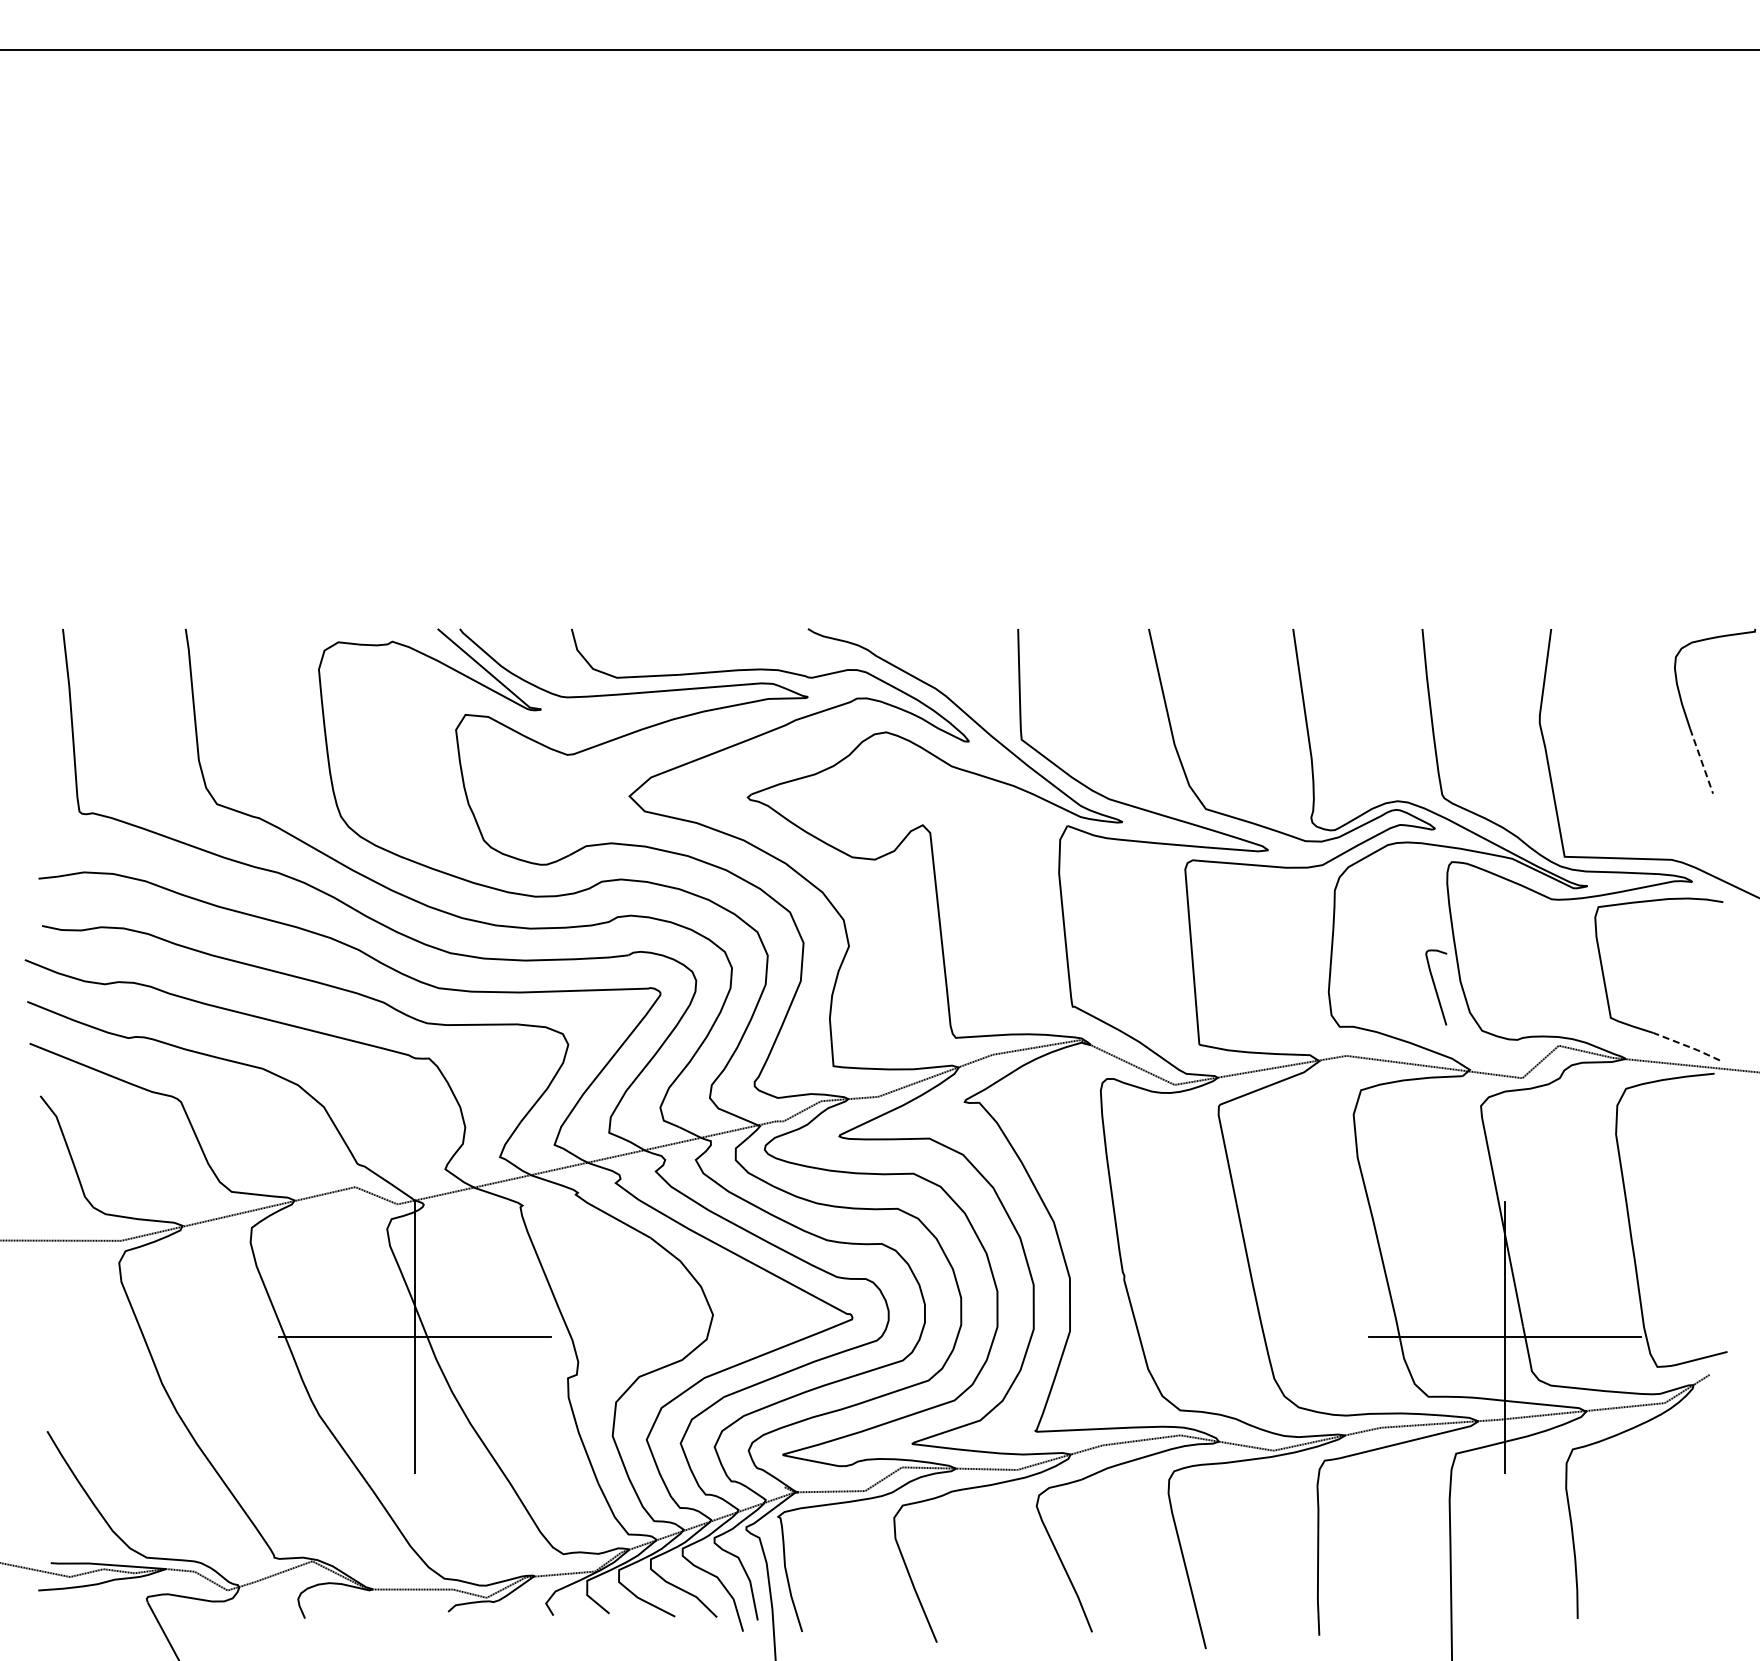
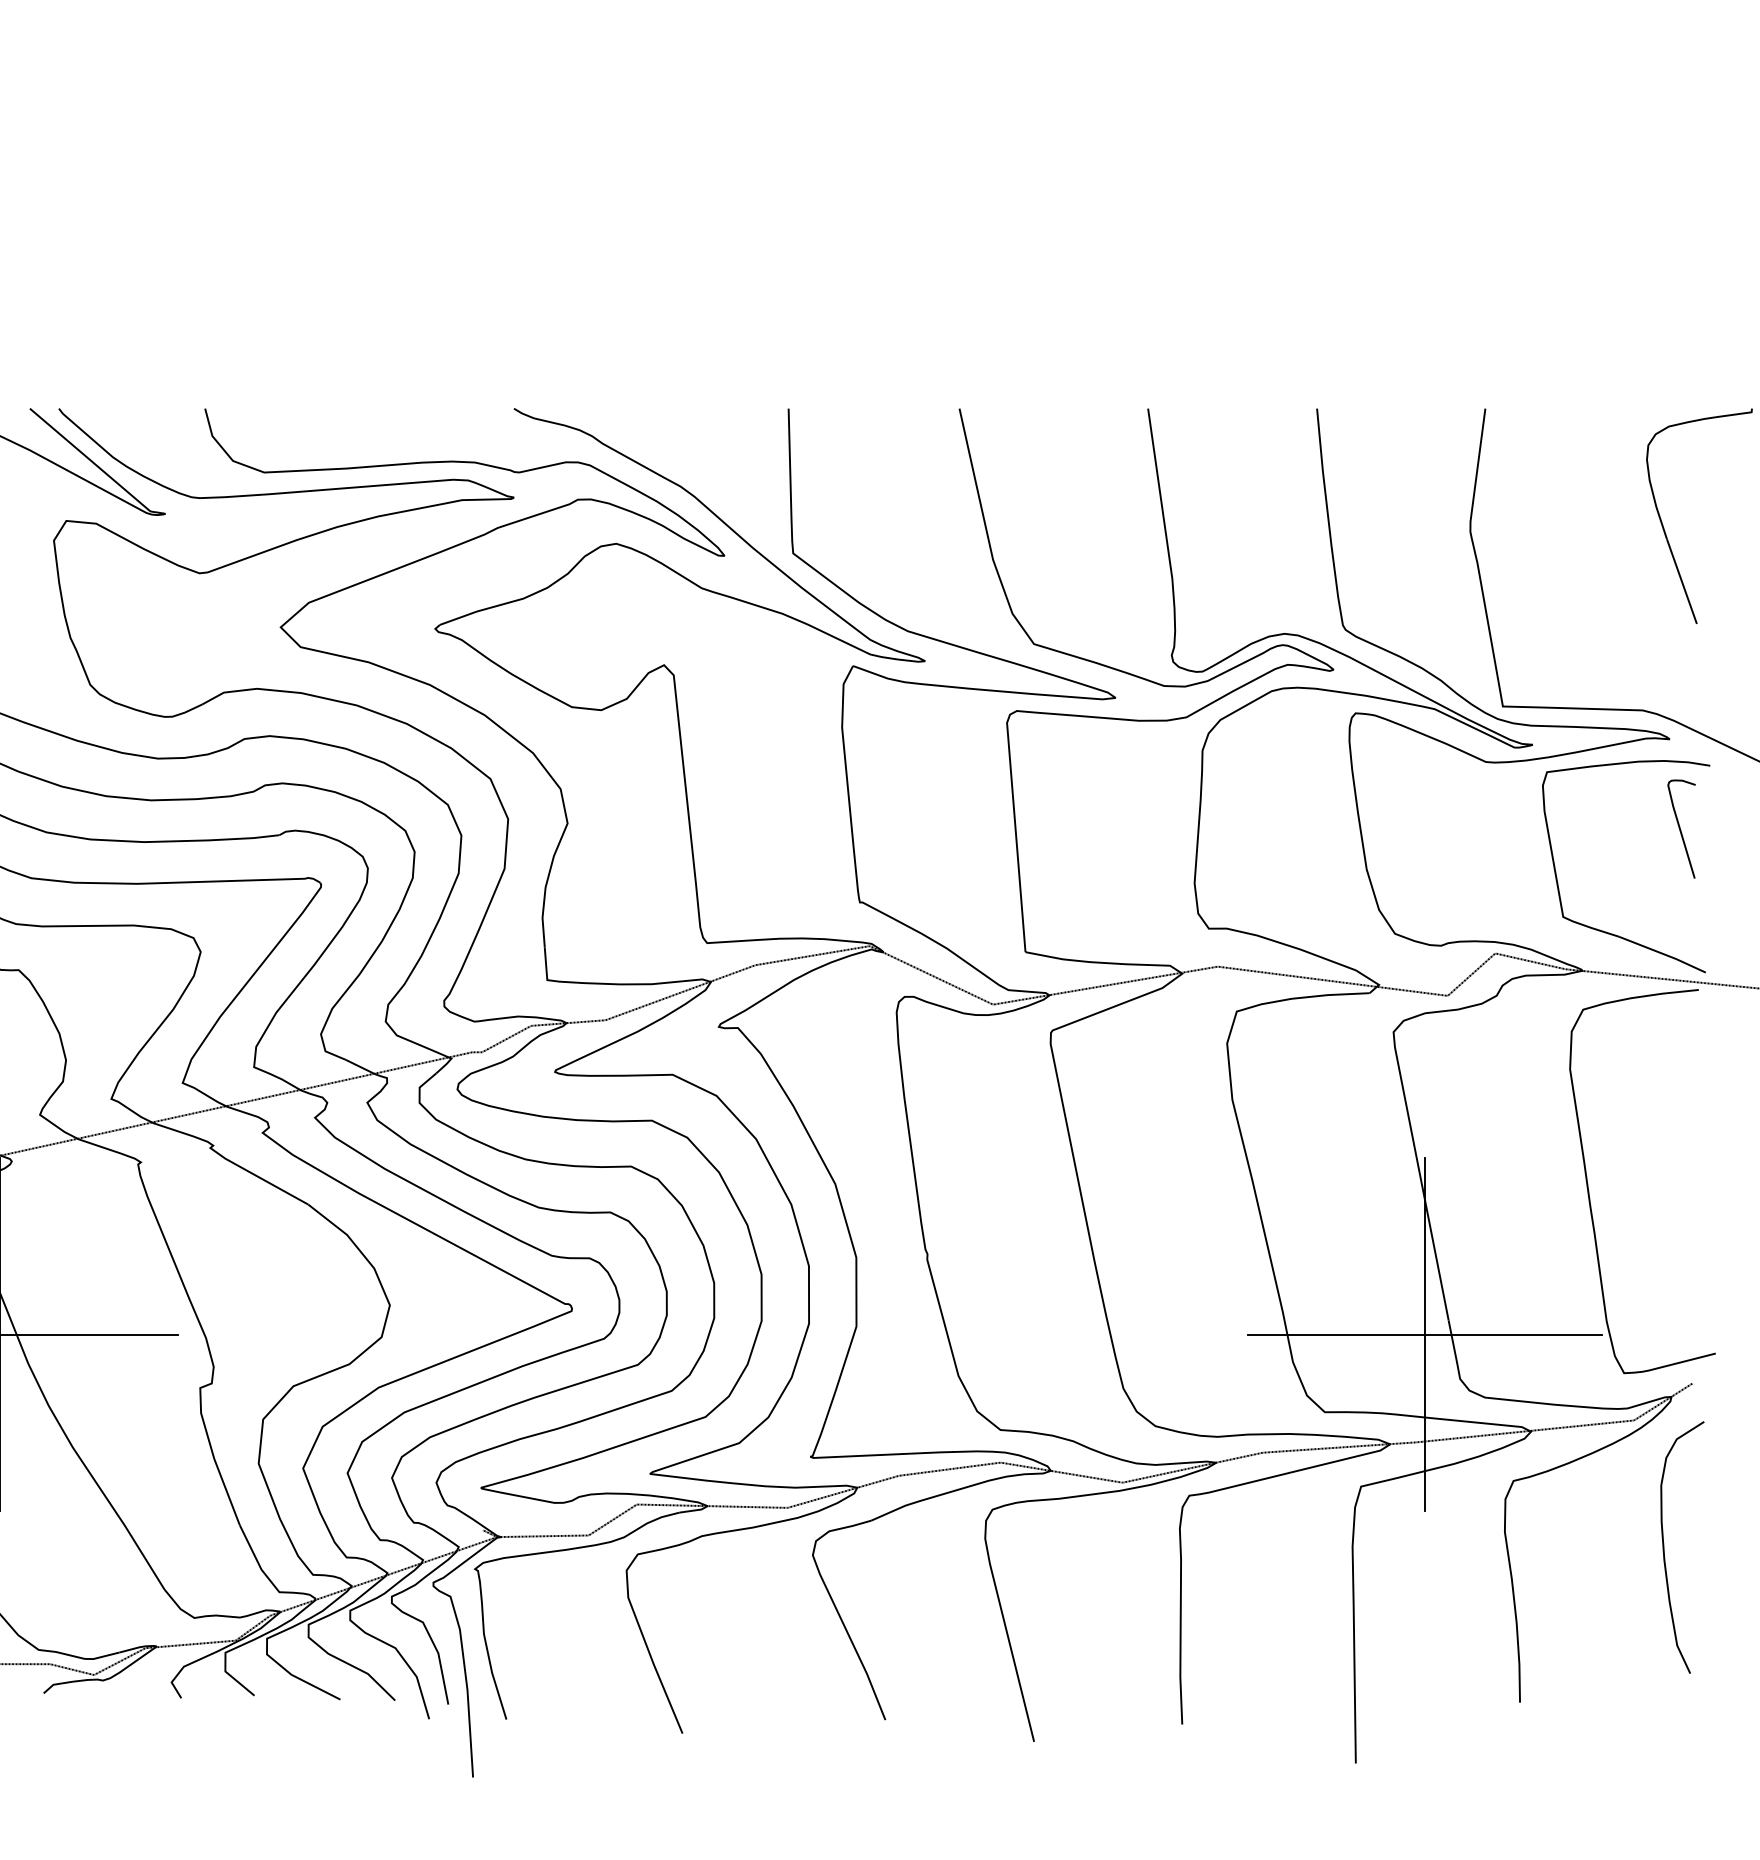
line: (1701, 761) -> (1681, 581), dashed -> solid
curve: (1435, 987) -> (1680, 828), moved
line: (1687, 1046) -> (1663, 954), dashed -> solid
curve: (1688, 1499) -> (1664, 1546), added

